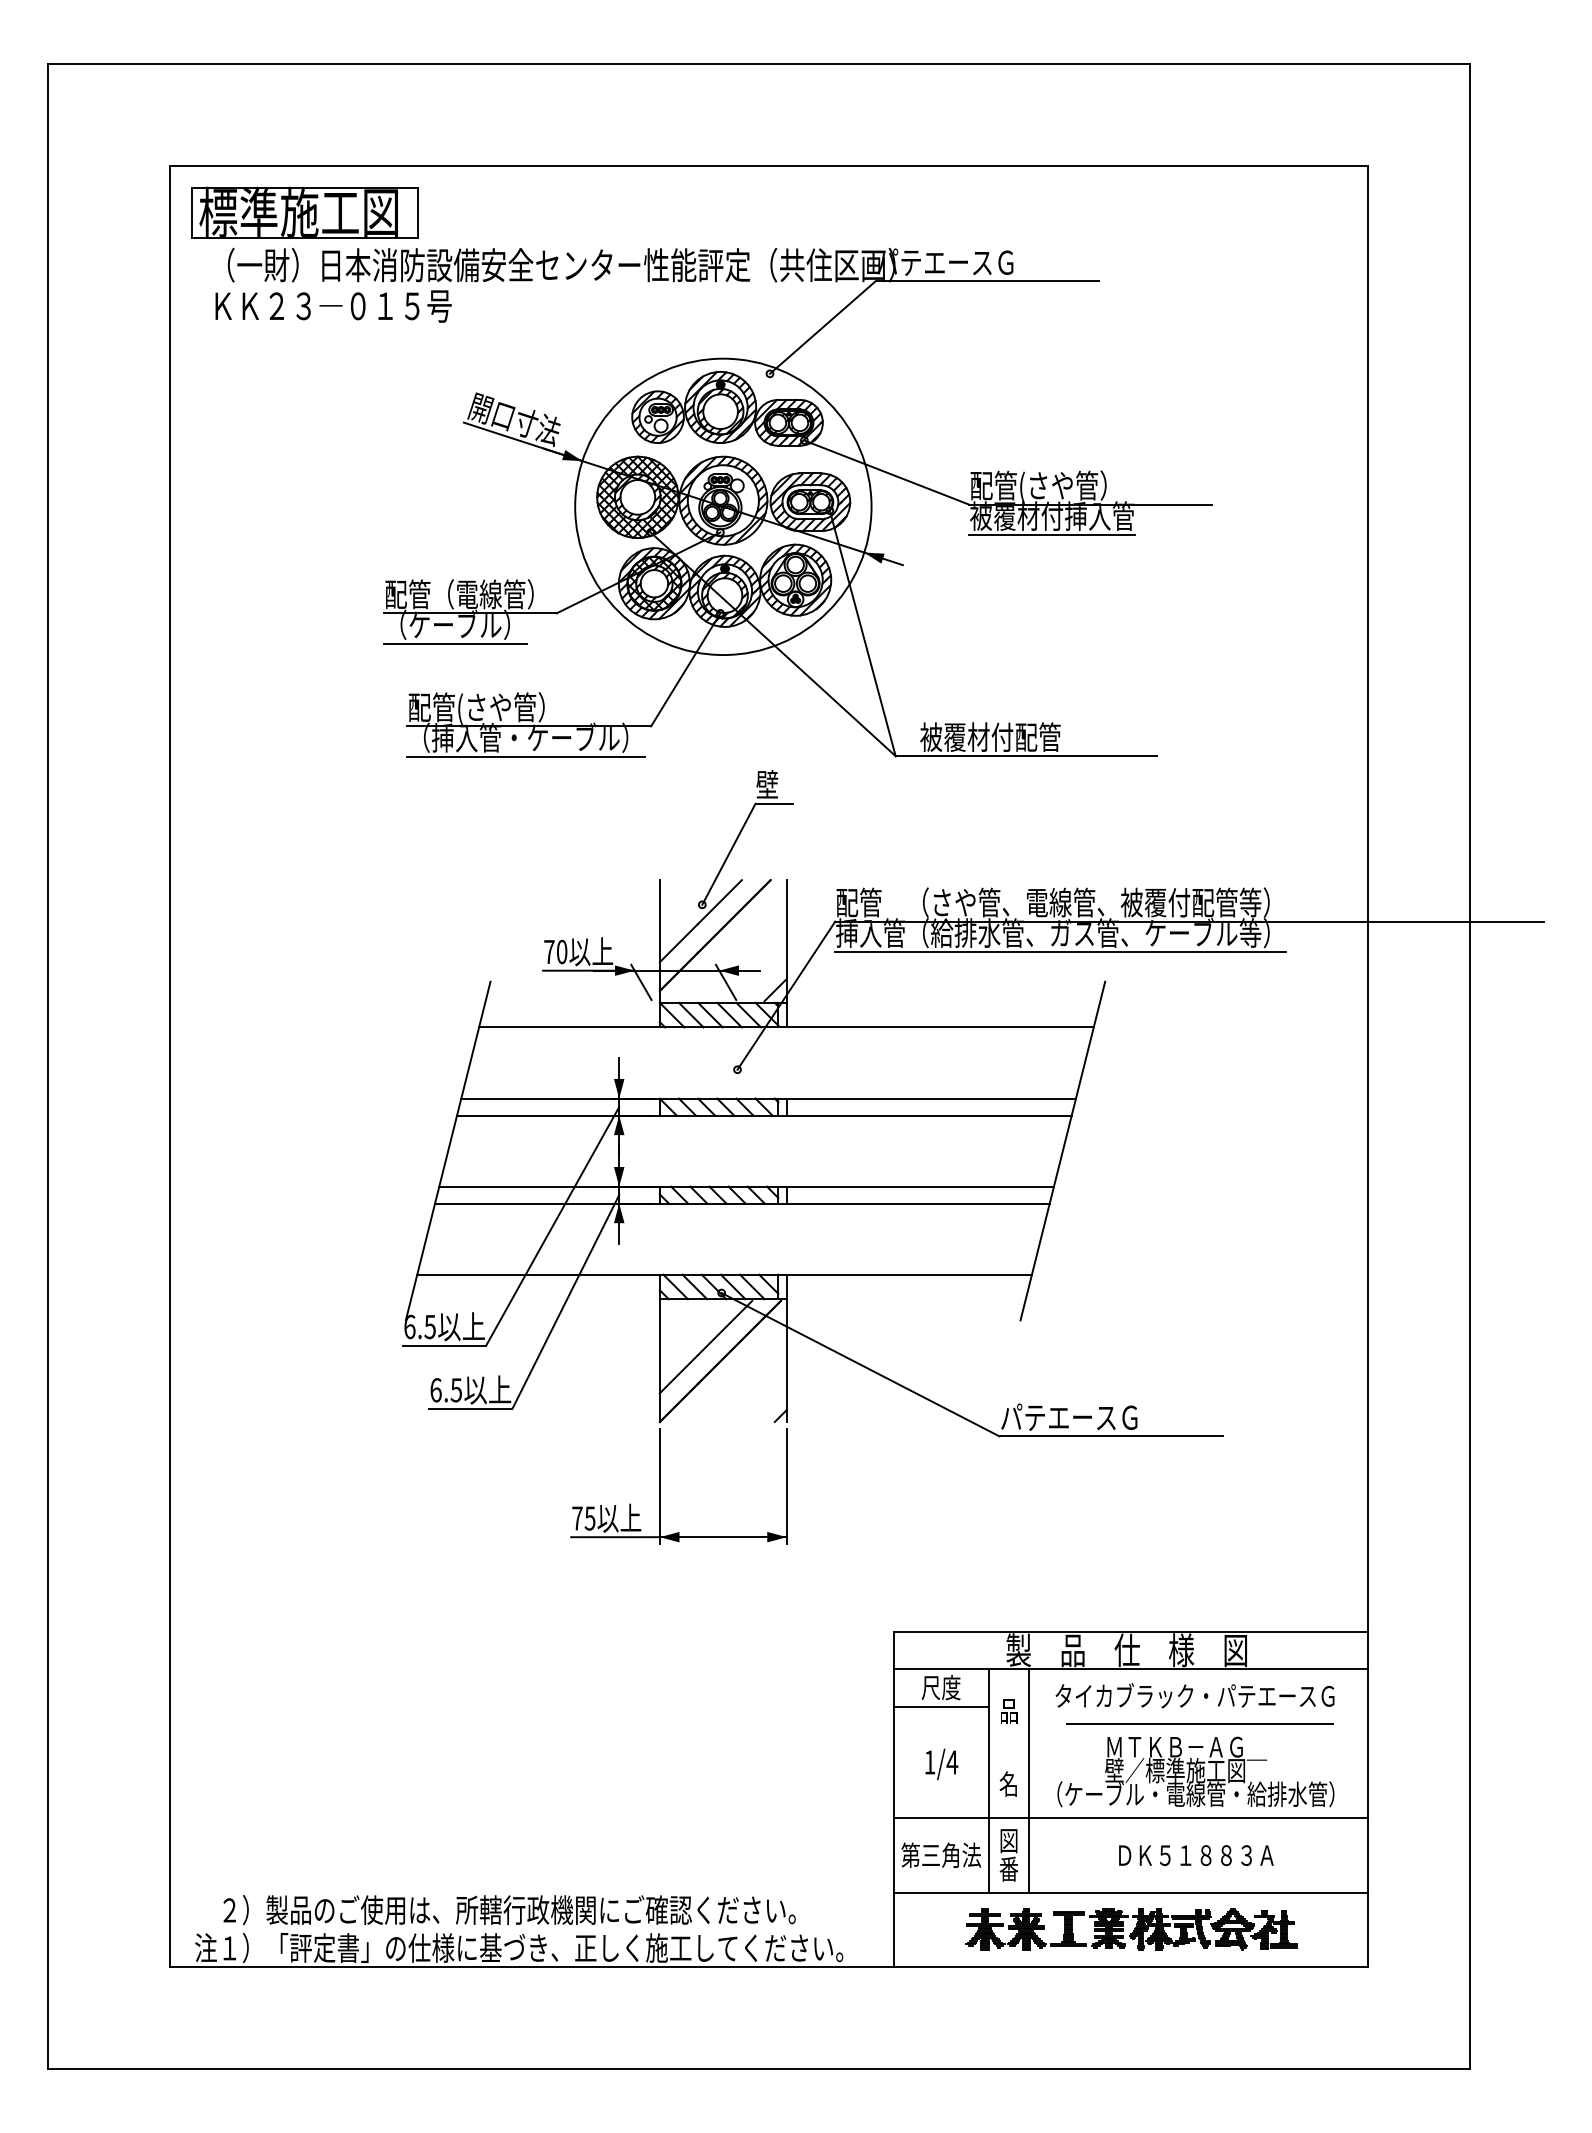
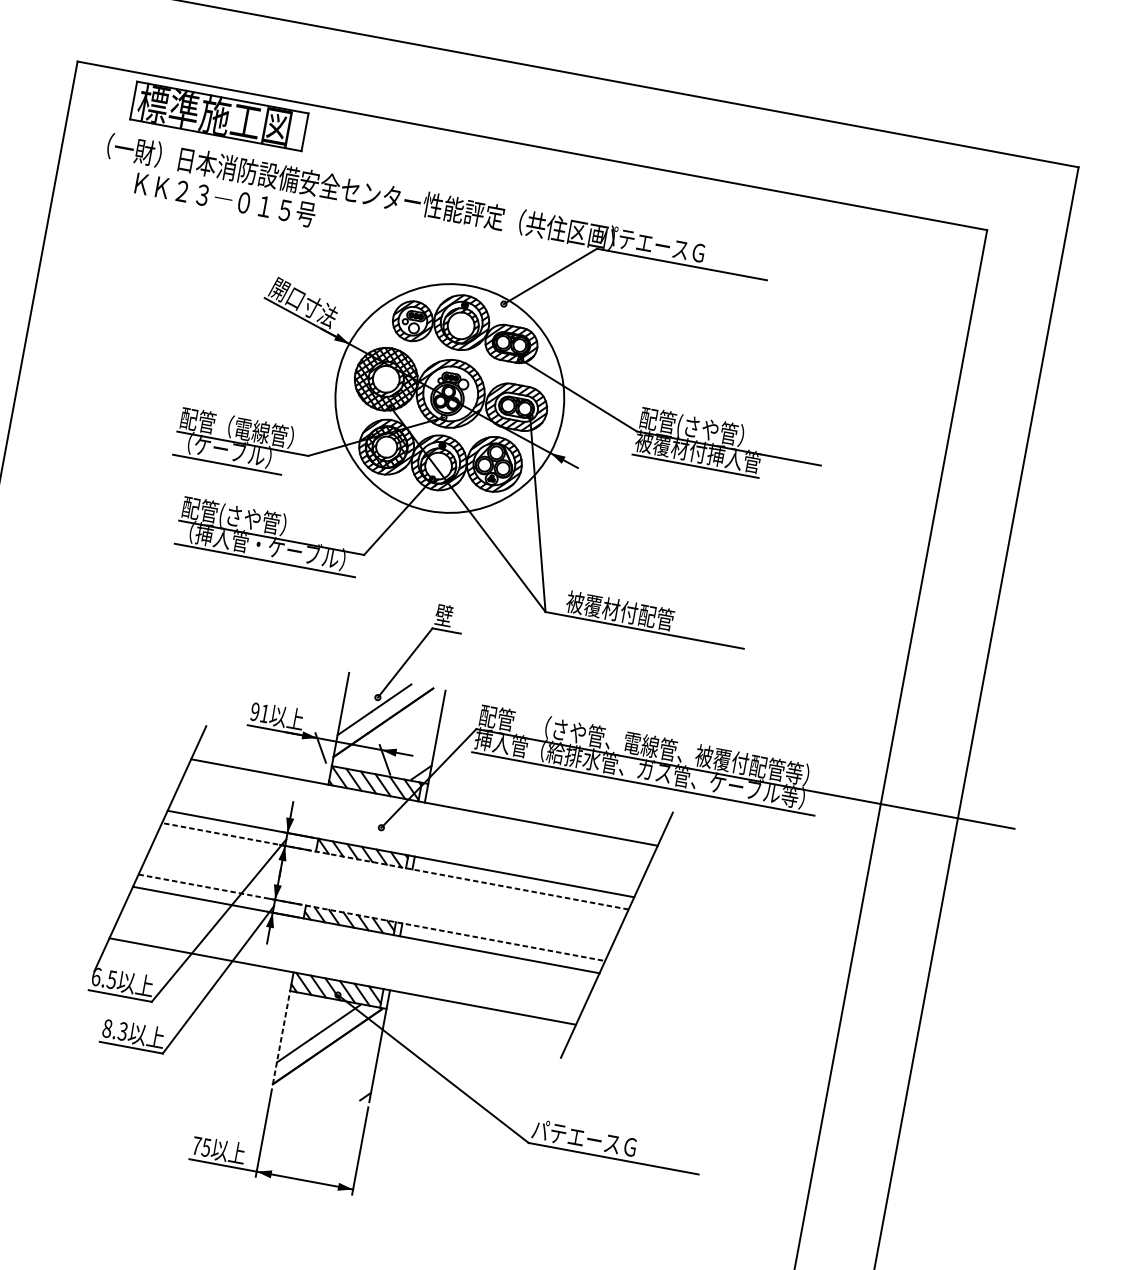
part: (304, 212) -> (218, 115), moved
text: (333, 306) -> (225, 199), moved
text: (555, 951) -> (259, 712), 70 -> 91
line: (763, 1115) -> (394, 866), solid -> dashed
line: (747, 1186) -> (372, 917), solid -> dashed
line: (659, 1360) -> (281, 1037), solid -> dashed
text: (445, 1390) -> (114, 1030), 6.5 -> 8.3

